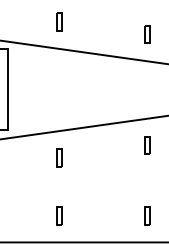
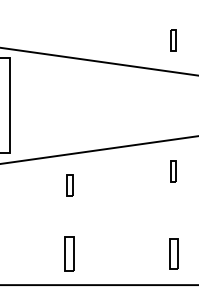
part: (58, 21) -> (69, 25), removed
part: (58, 215) -> (69, 253), size x1.6
part: (147, 215) -> (173, 253), size x1.4

